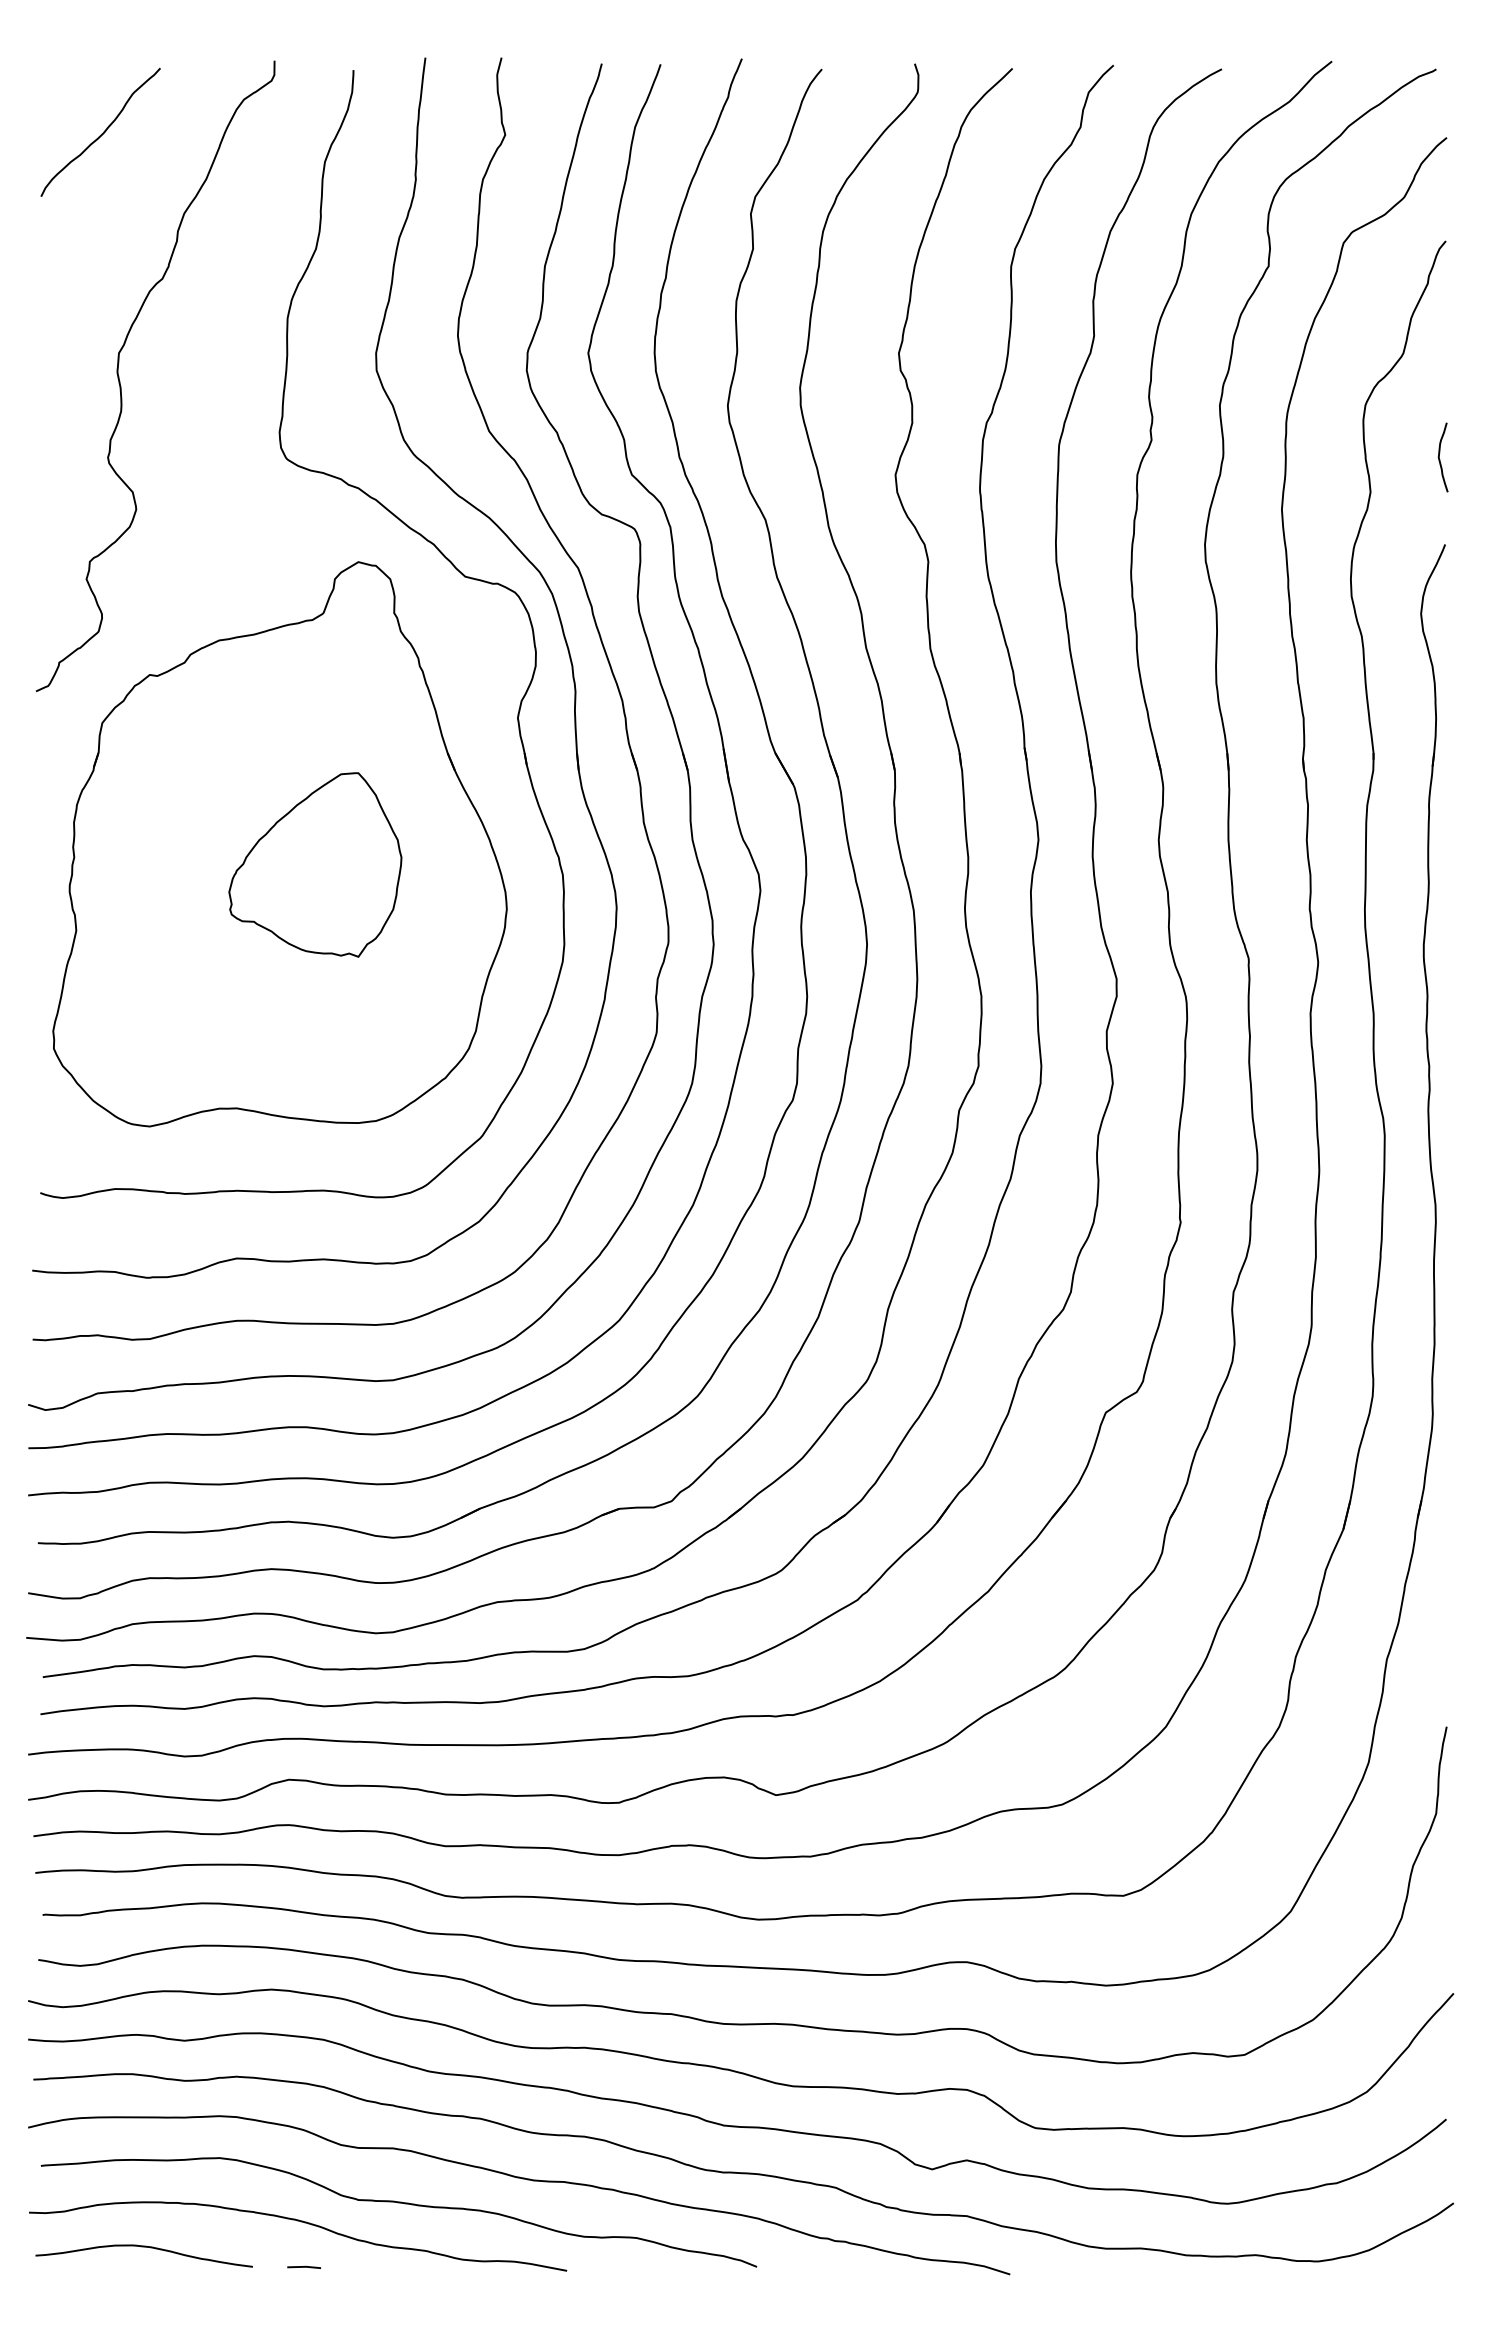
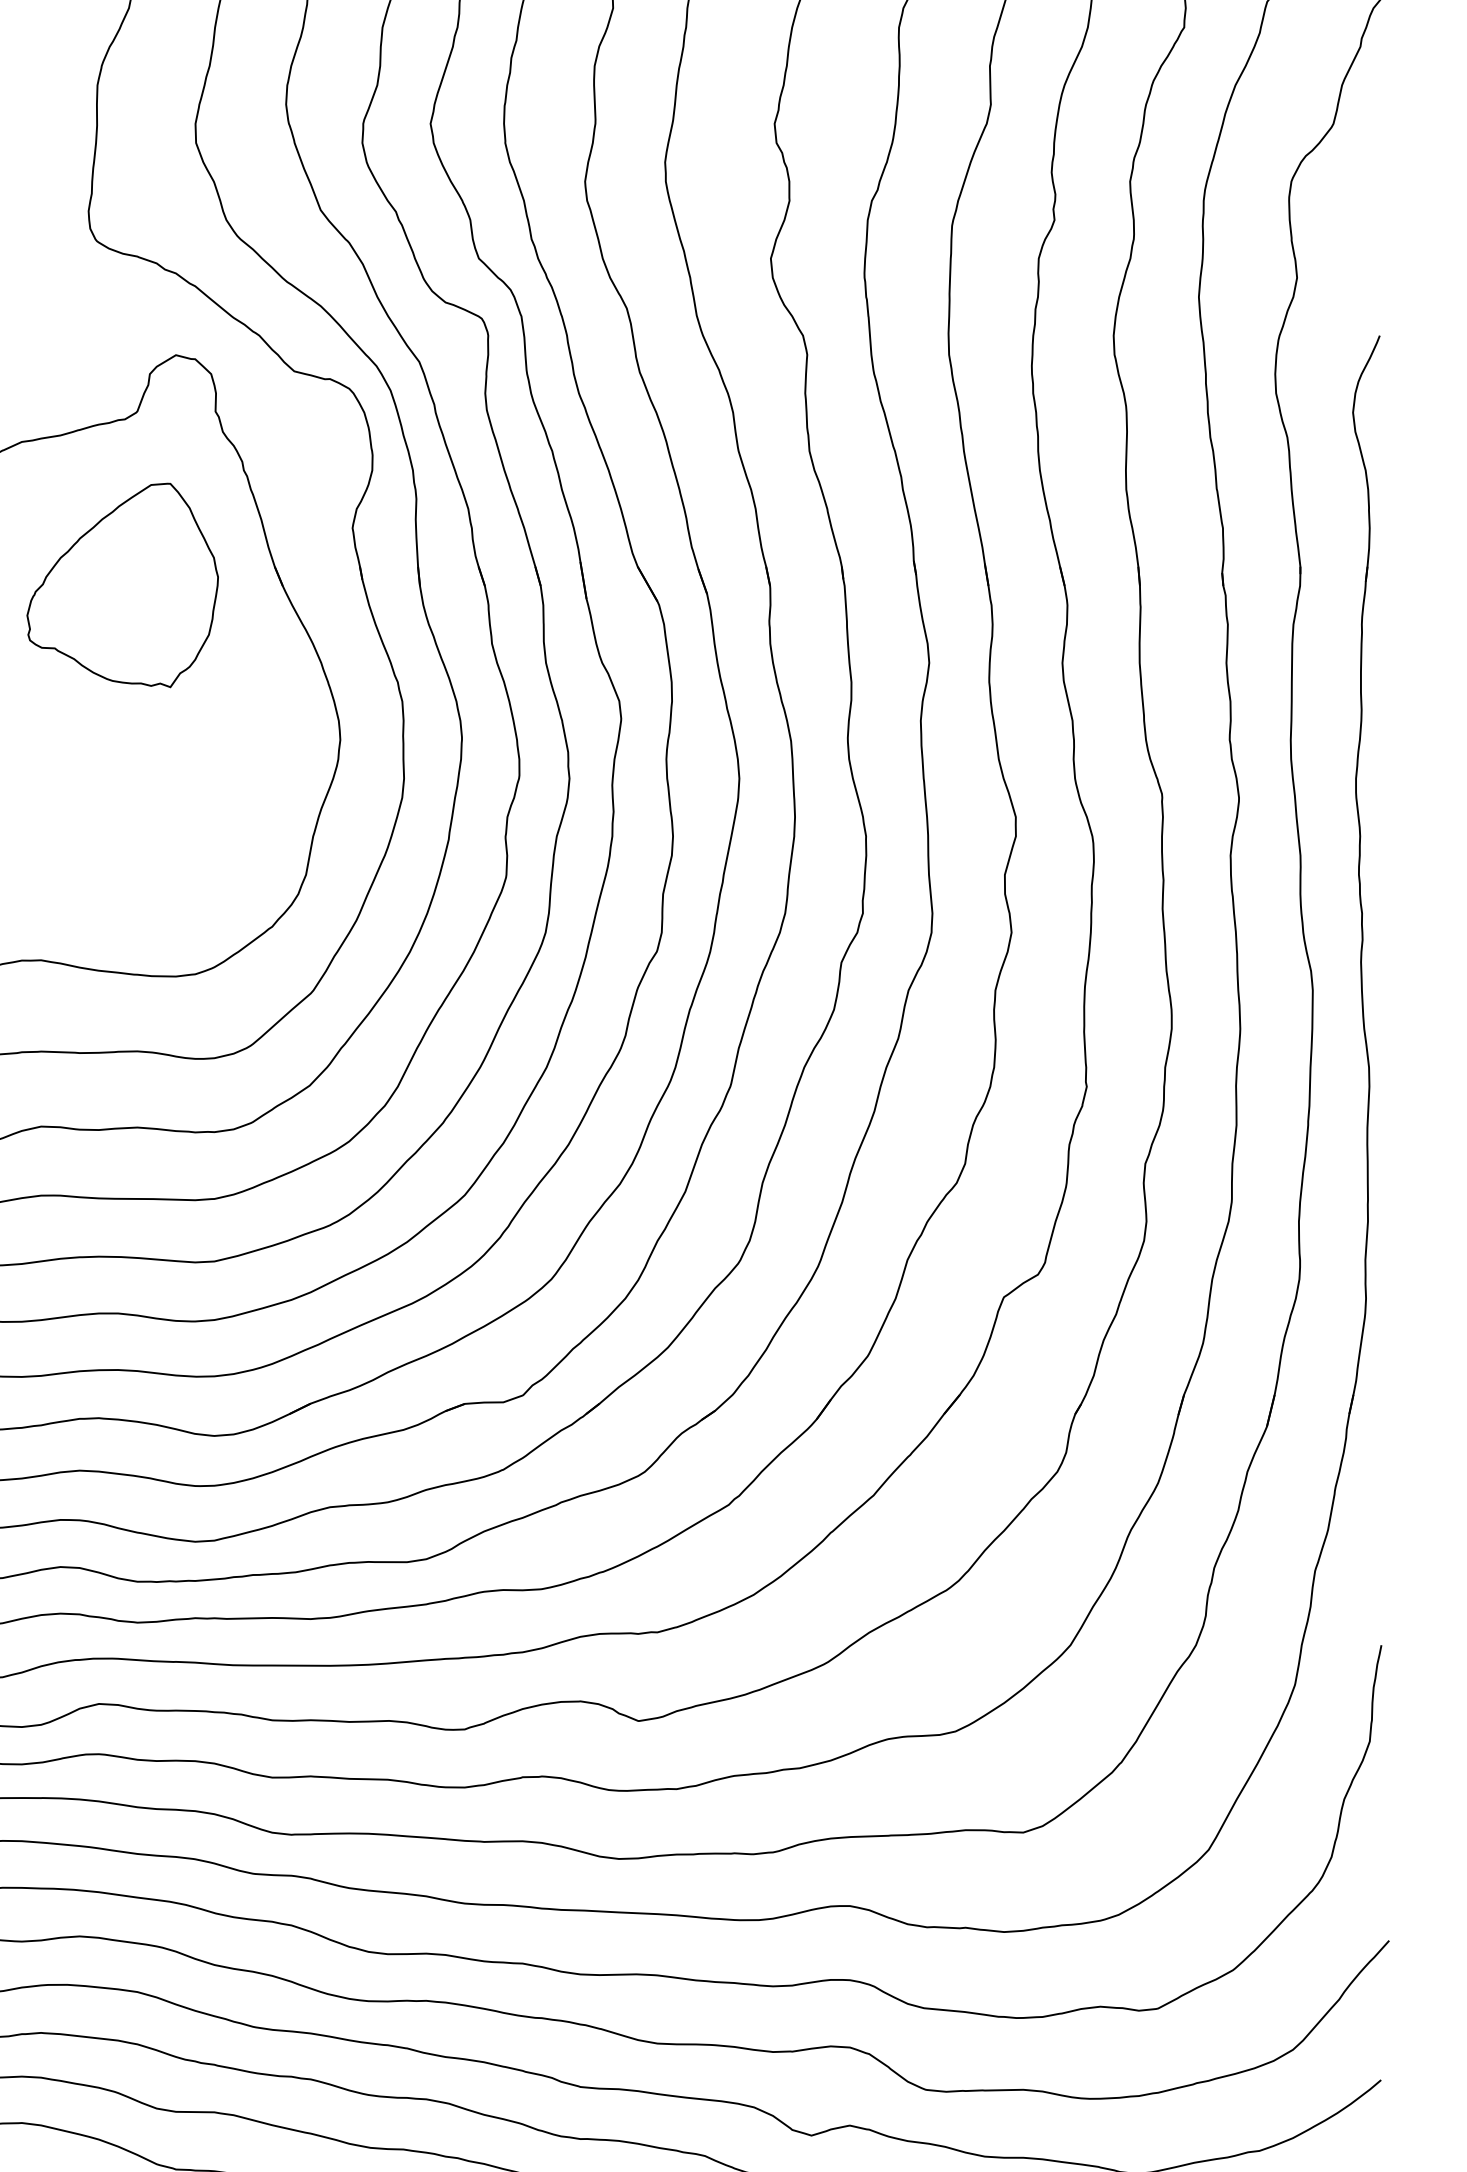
curve: (1440, 459) -> (1374, 241), removed
part: (315, 864) -> (122, 584), moved

